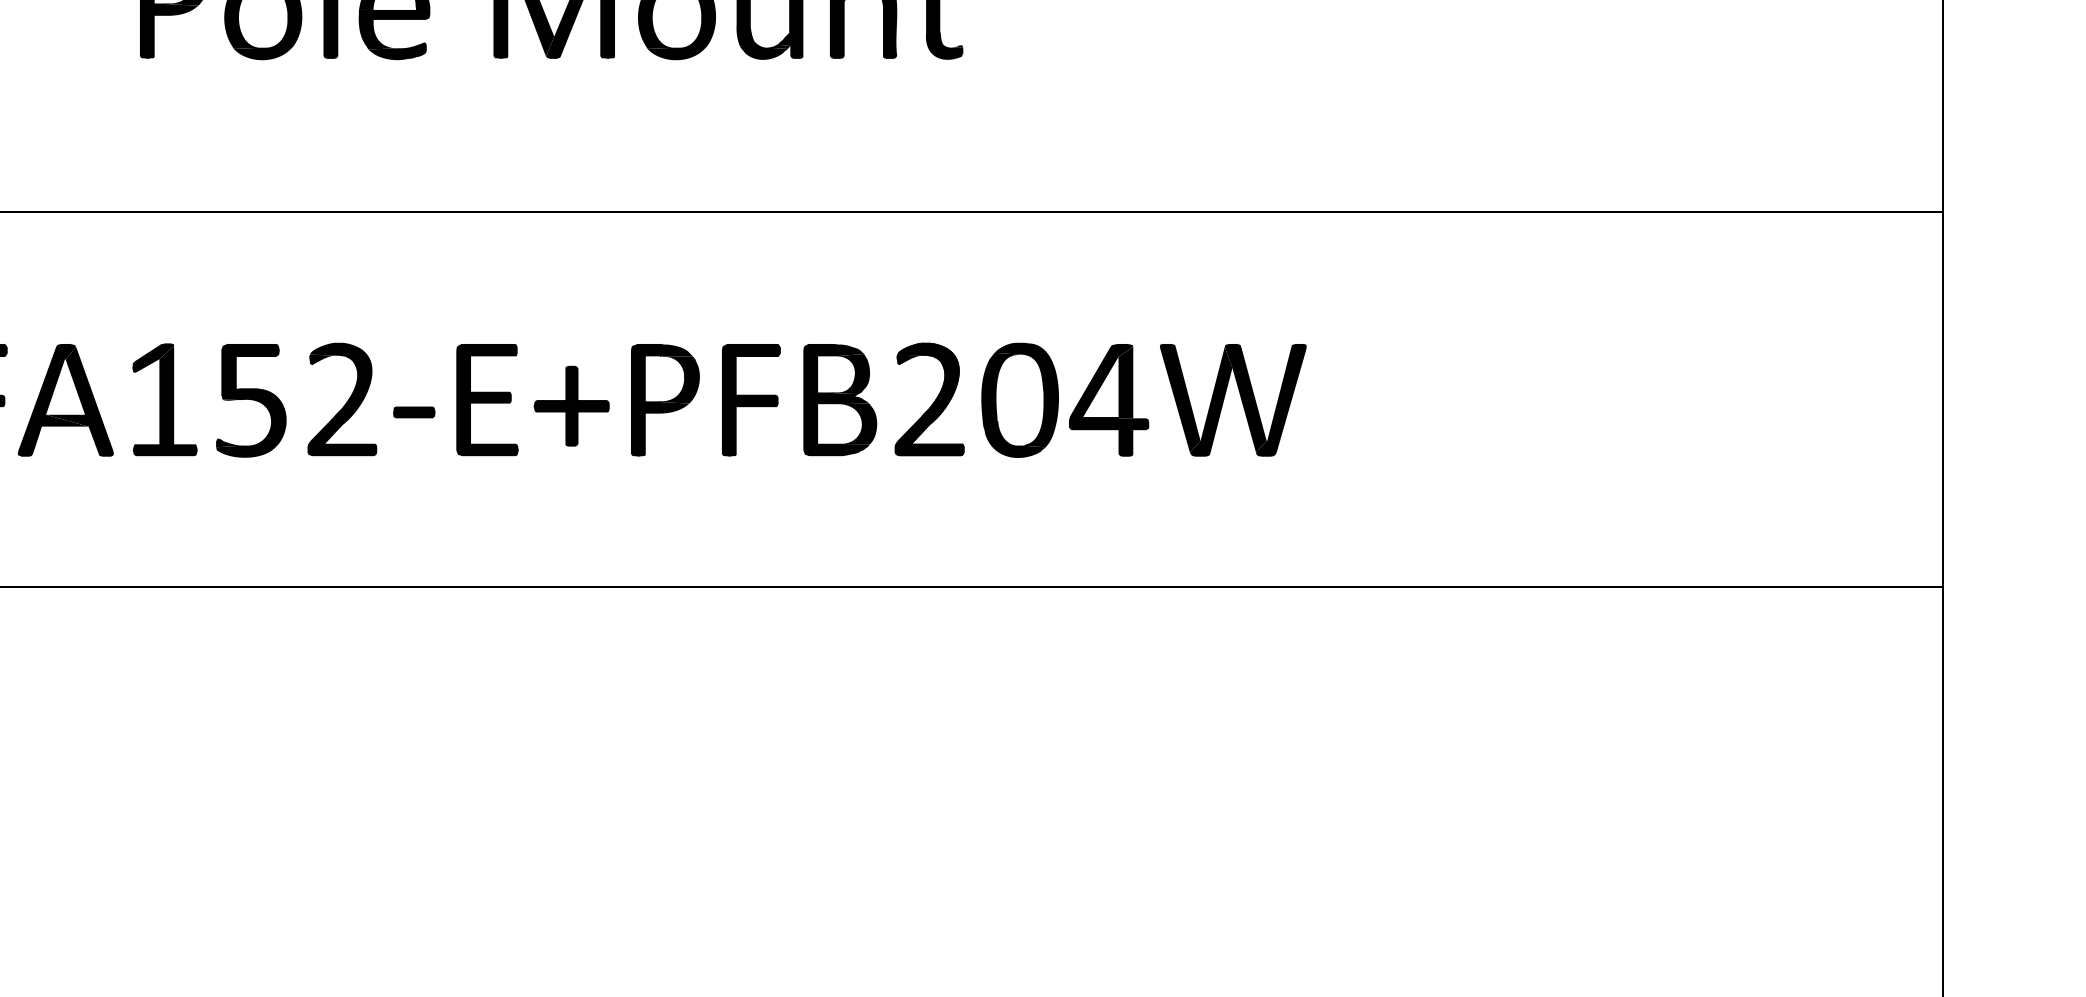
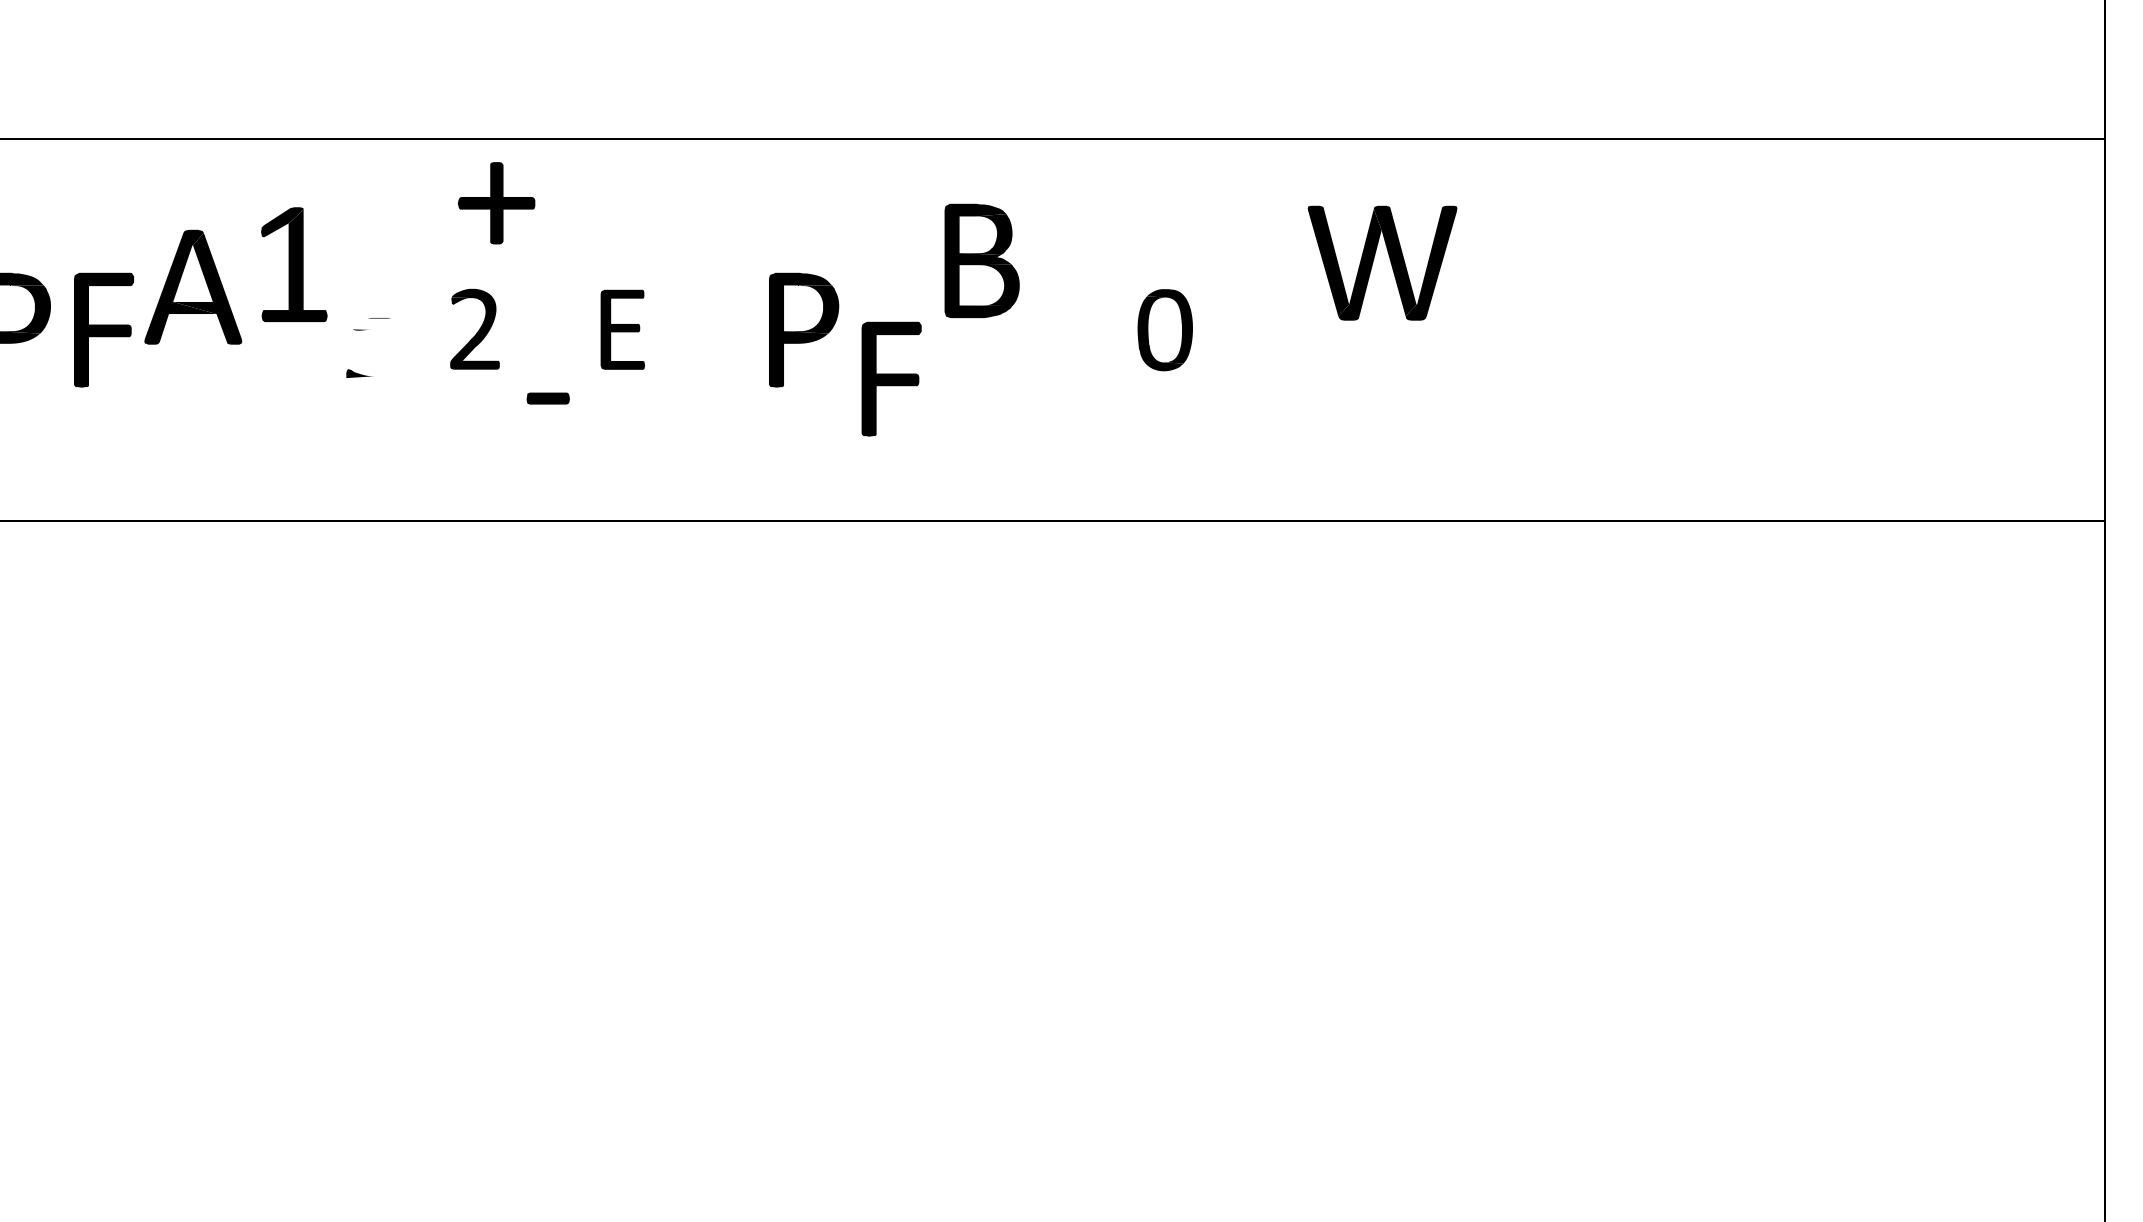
part: (1240, 396) -> (1389, 259), moved
part: (341, 398) -> (474, 328), size x0.7
part: (66, 399) -> (193, 286), moved
part: (165, 399) -> (294, 264), moved
part: (487, 399) -> (622, 329), size x0.7
part: (751, 399) -> (891, 378), moved
part: (839, 399) -> (981, 260), moved
part: (928, 399) -> (1072, 329), removed
part: (1019, 399) -> (1164, 329), size x0.7
part: (1108, 399) -> (1255, 329), removed
fill: (251, 400) -> (382, 330), removed
part: (571, 406) -> (496, 203), moved
part: (413, 412) -> (547, 398), moved

